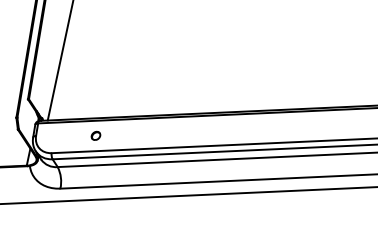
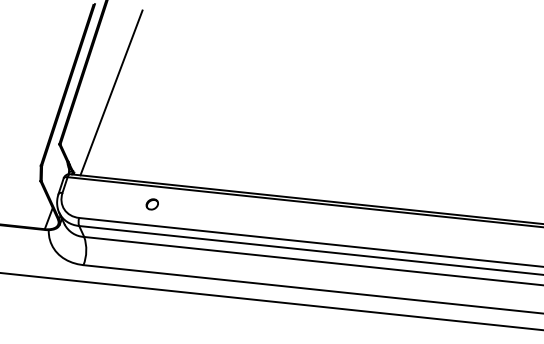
part: (95, 136) -> (151, 204), moved

